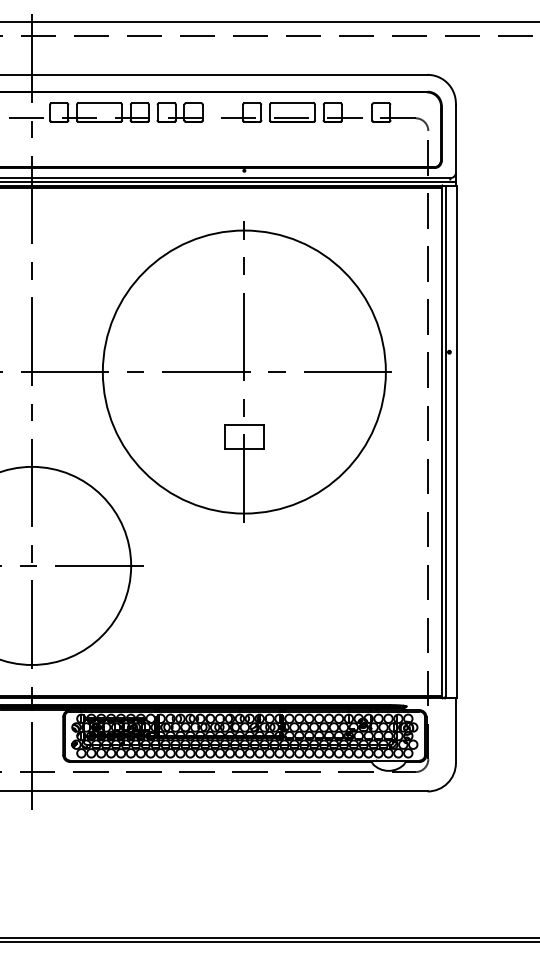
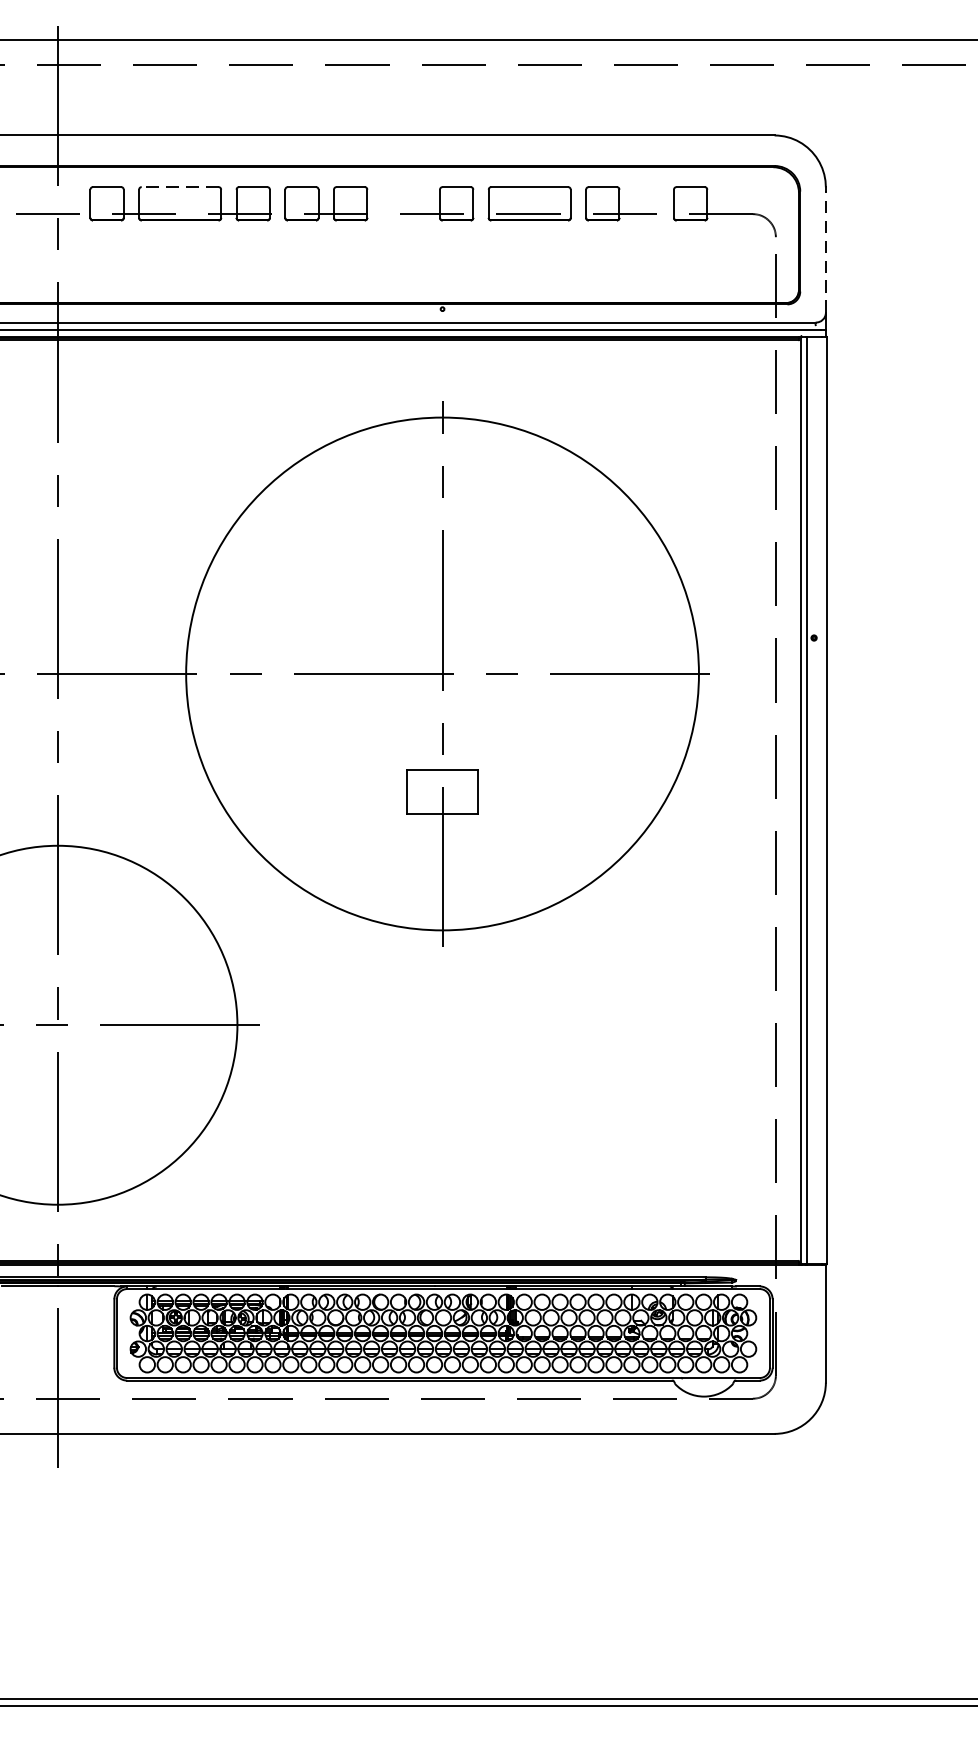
line: (99, 103) -> (180, 187), solid -> dashed
line: (455, 139) -> (825, 252), solid -> dashed

